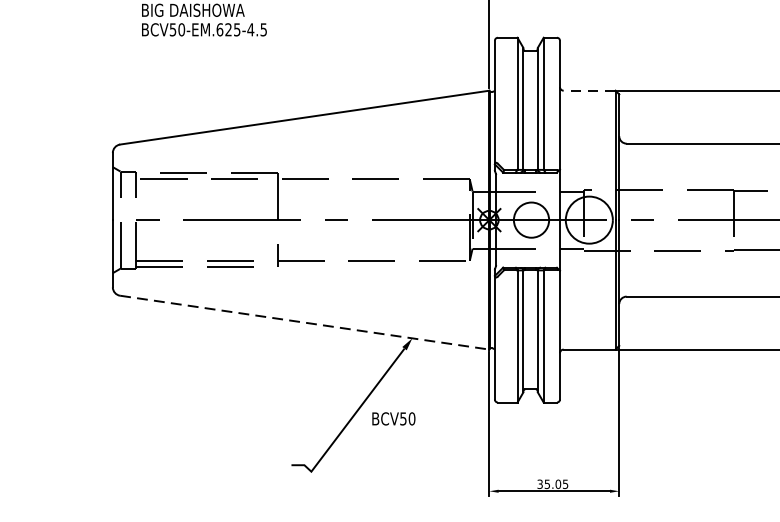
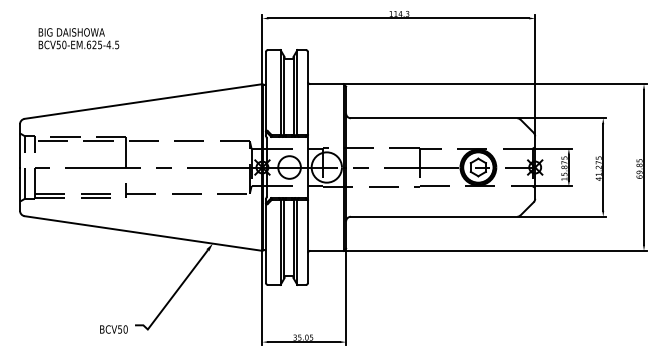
line: (590, 91) -> (327, 84), dashed -> solid
line: (306, 322) -> (144, 233), dashed -> solid
text: (393, 418) -> (113, 329), moved

